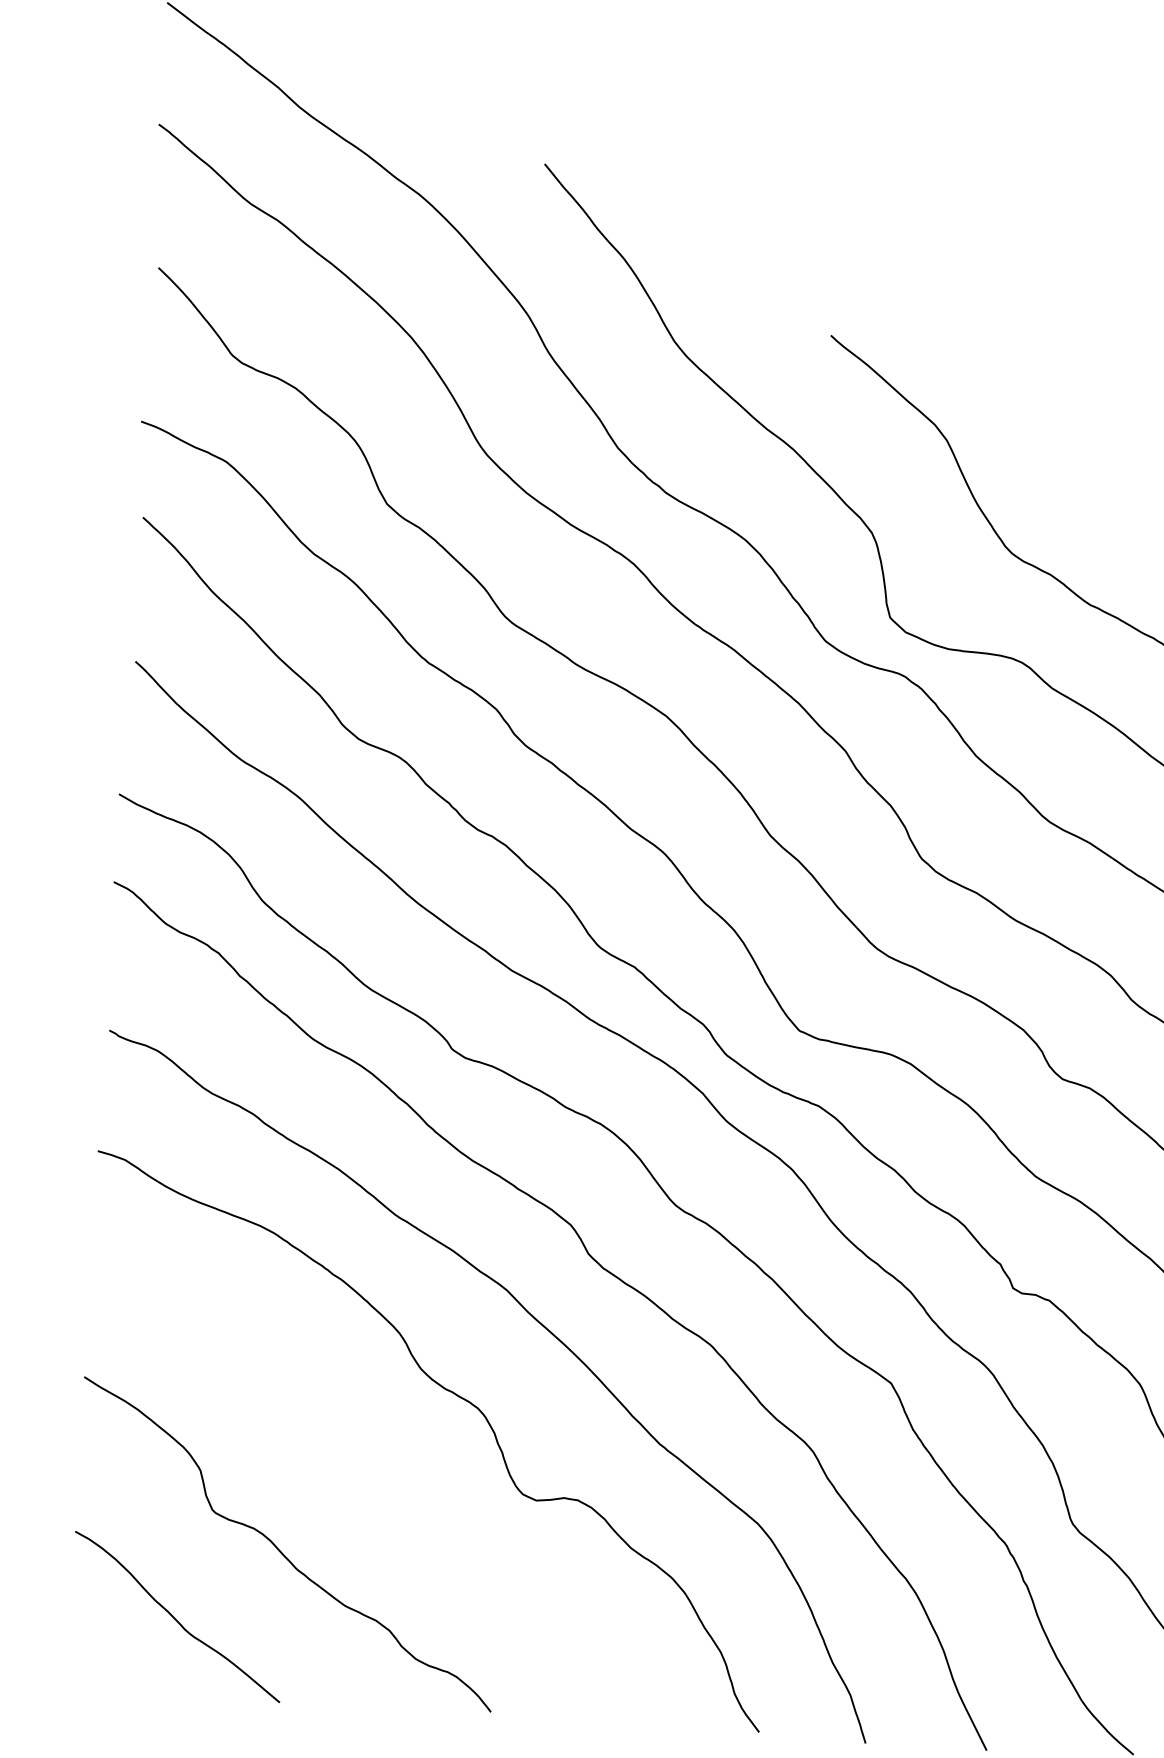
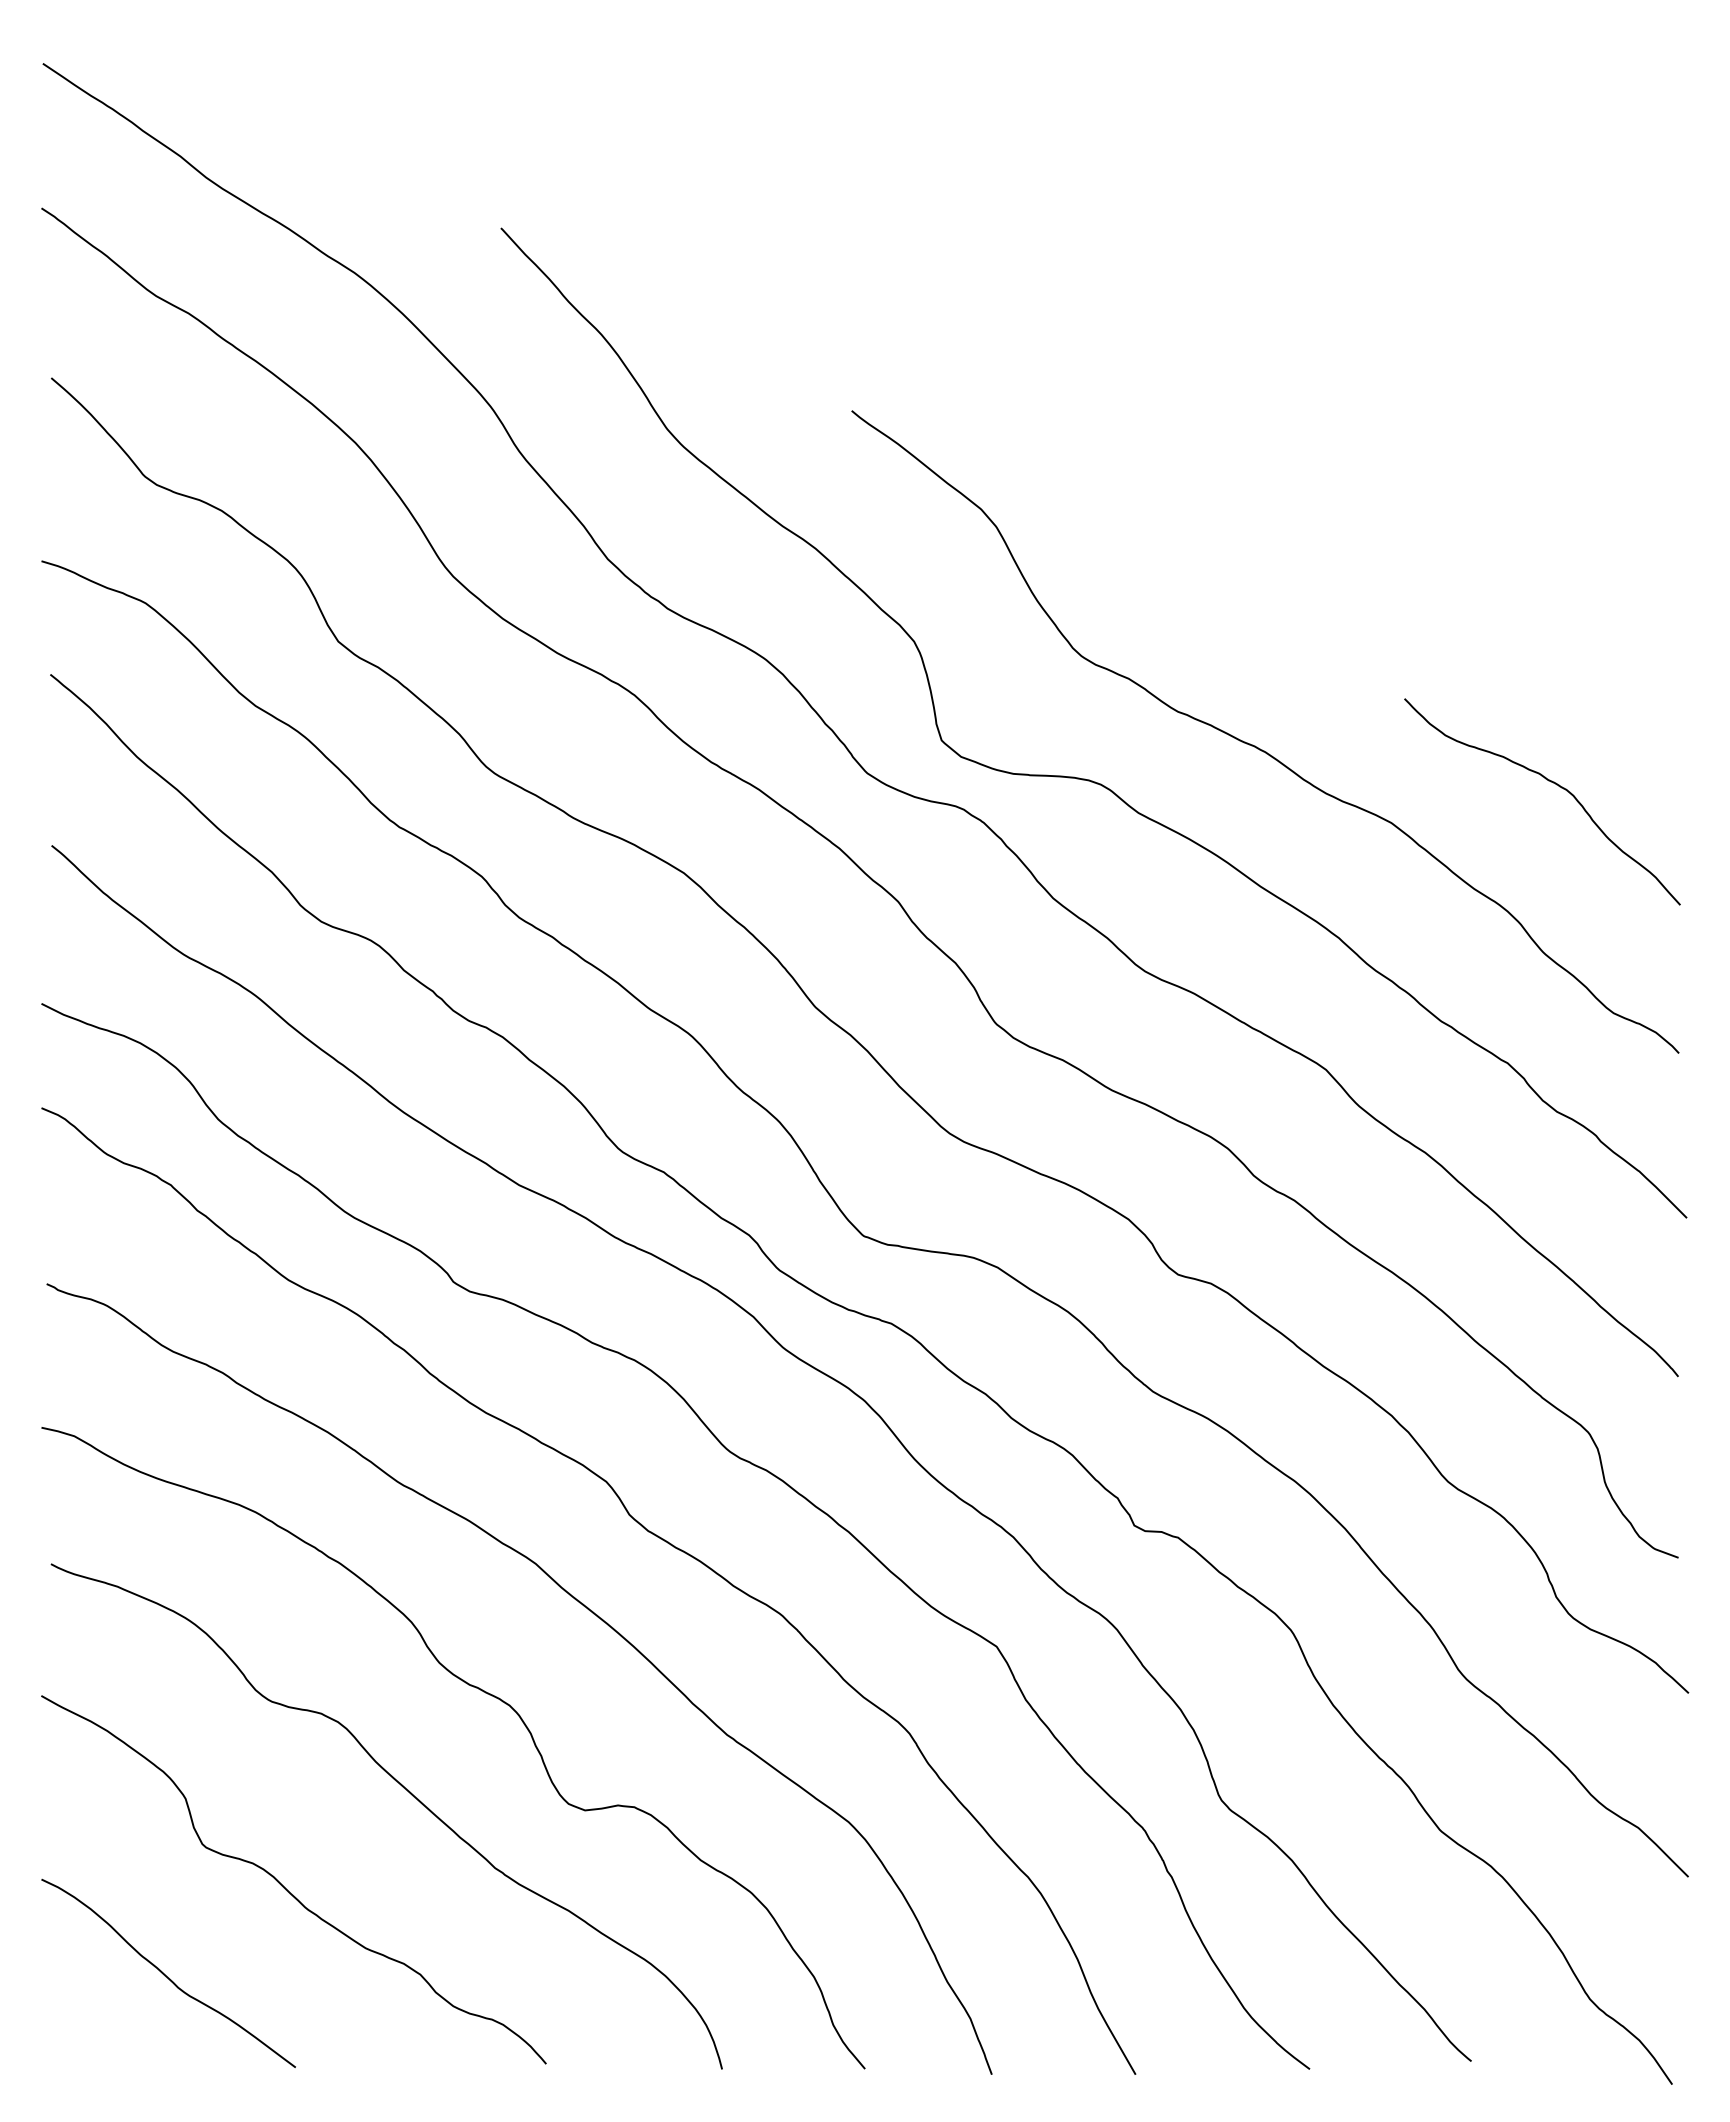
curve: (389, 1477) -> (409, 1793), added

